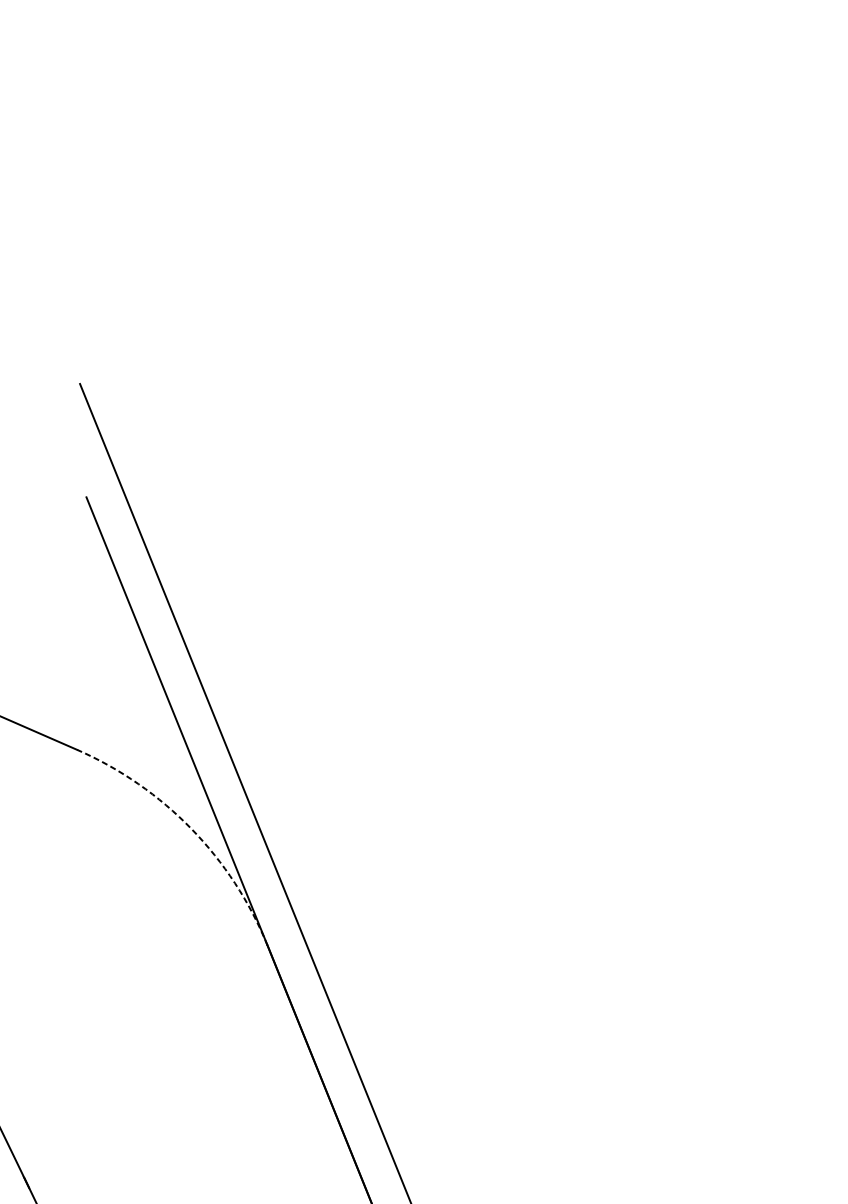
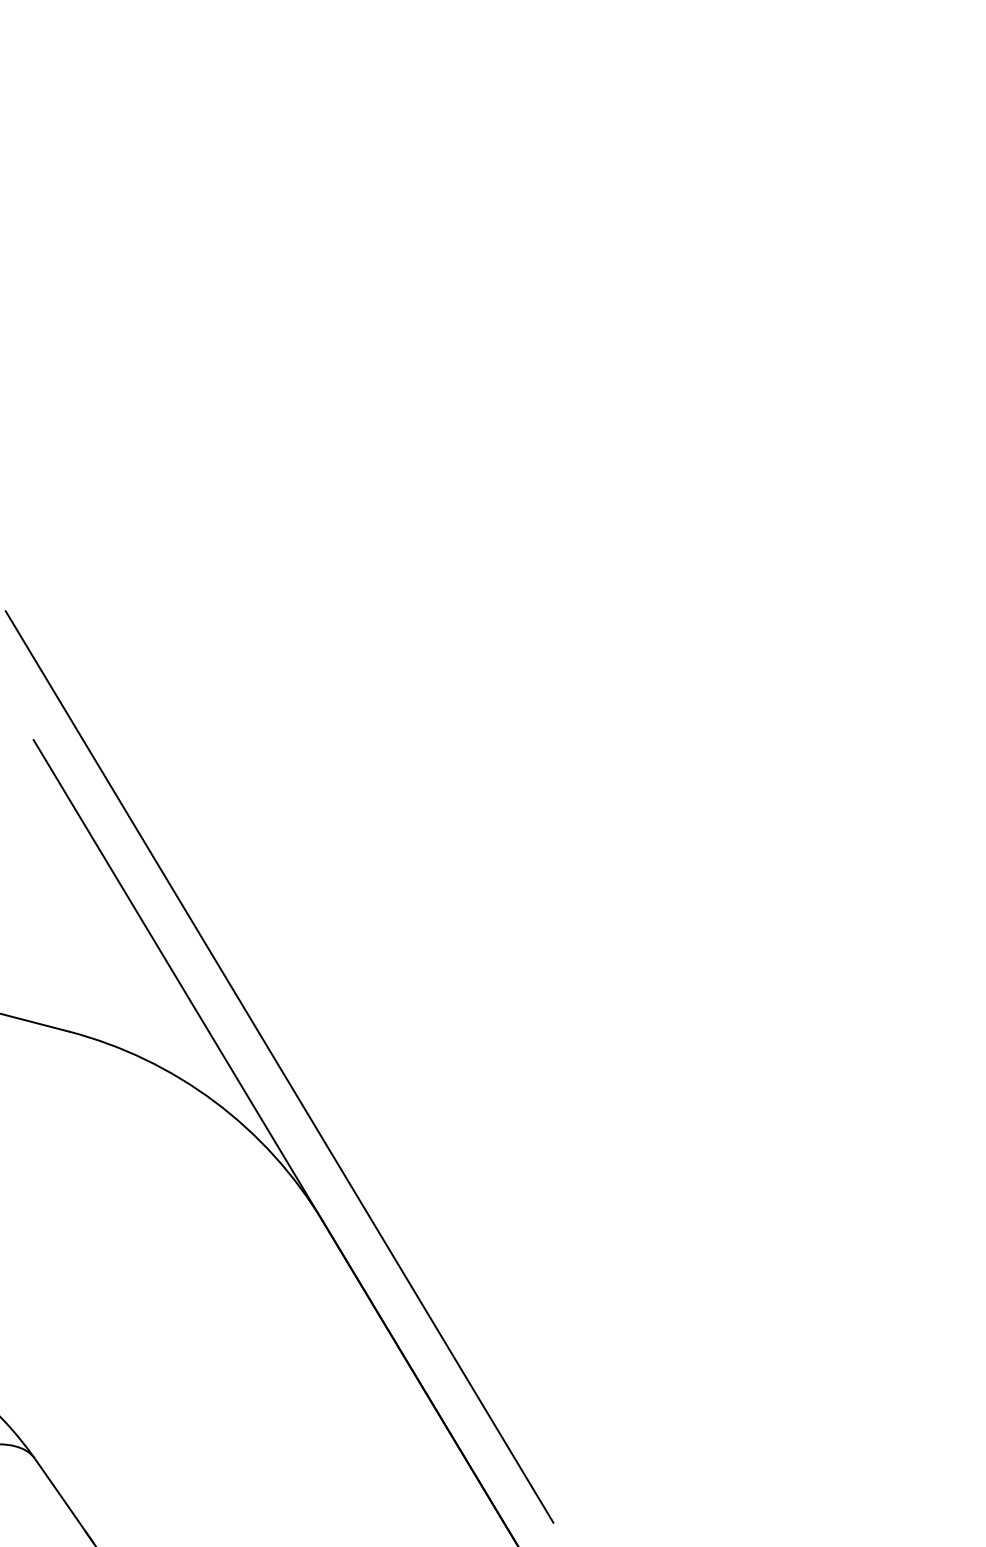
arc: (191, 828) -> (214, 1101), dashed -> solid

